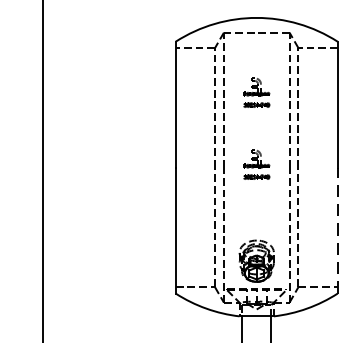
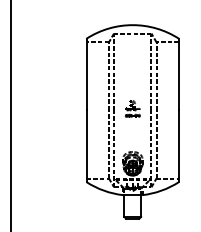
part: (256, 92) -> (132, 67), removed
line: (337, 230) -> (178, 146), dashed -> solid

